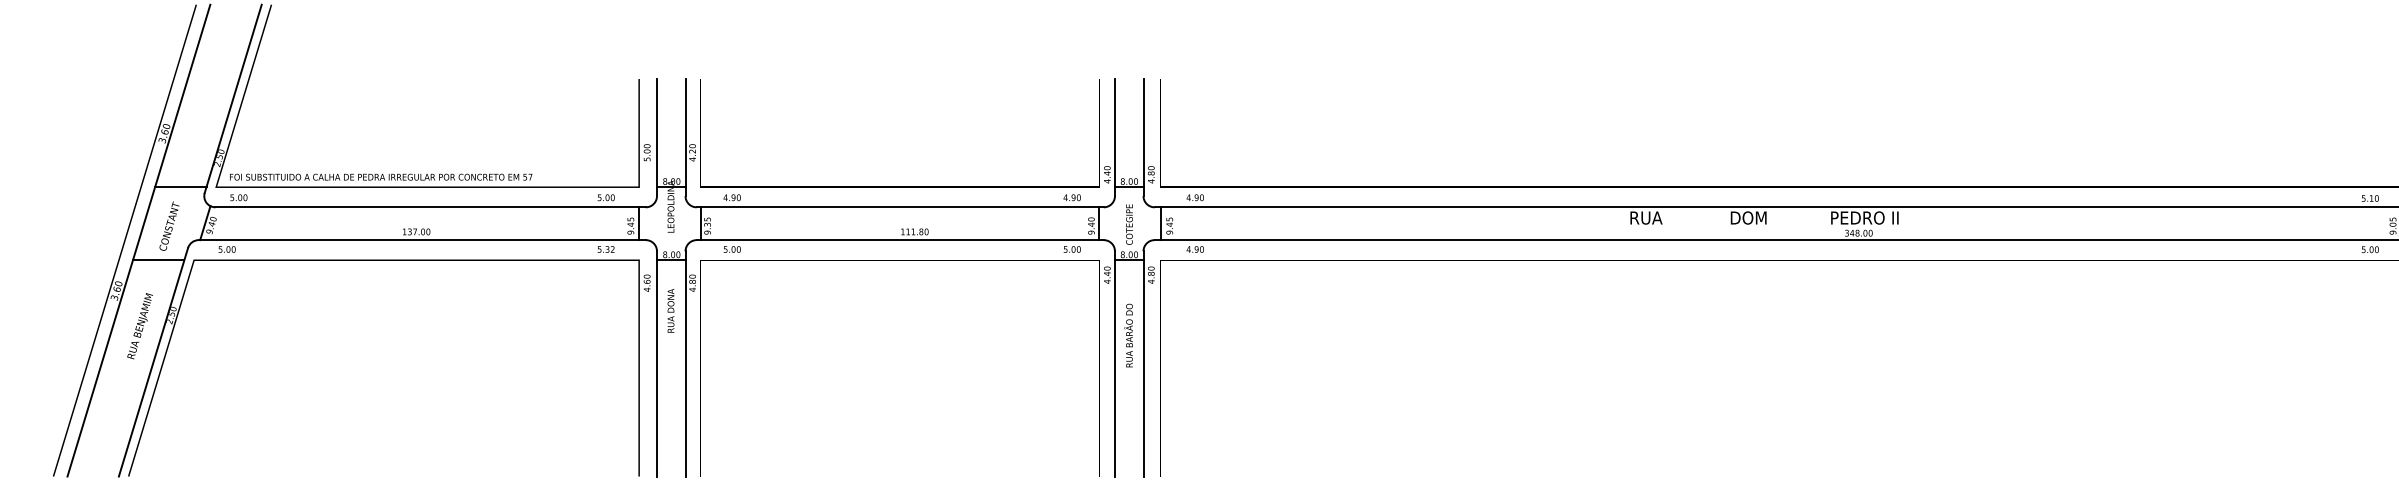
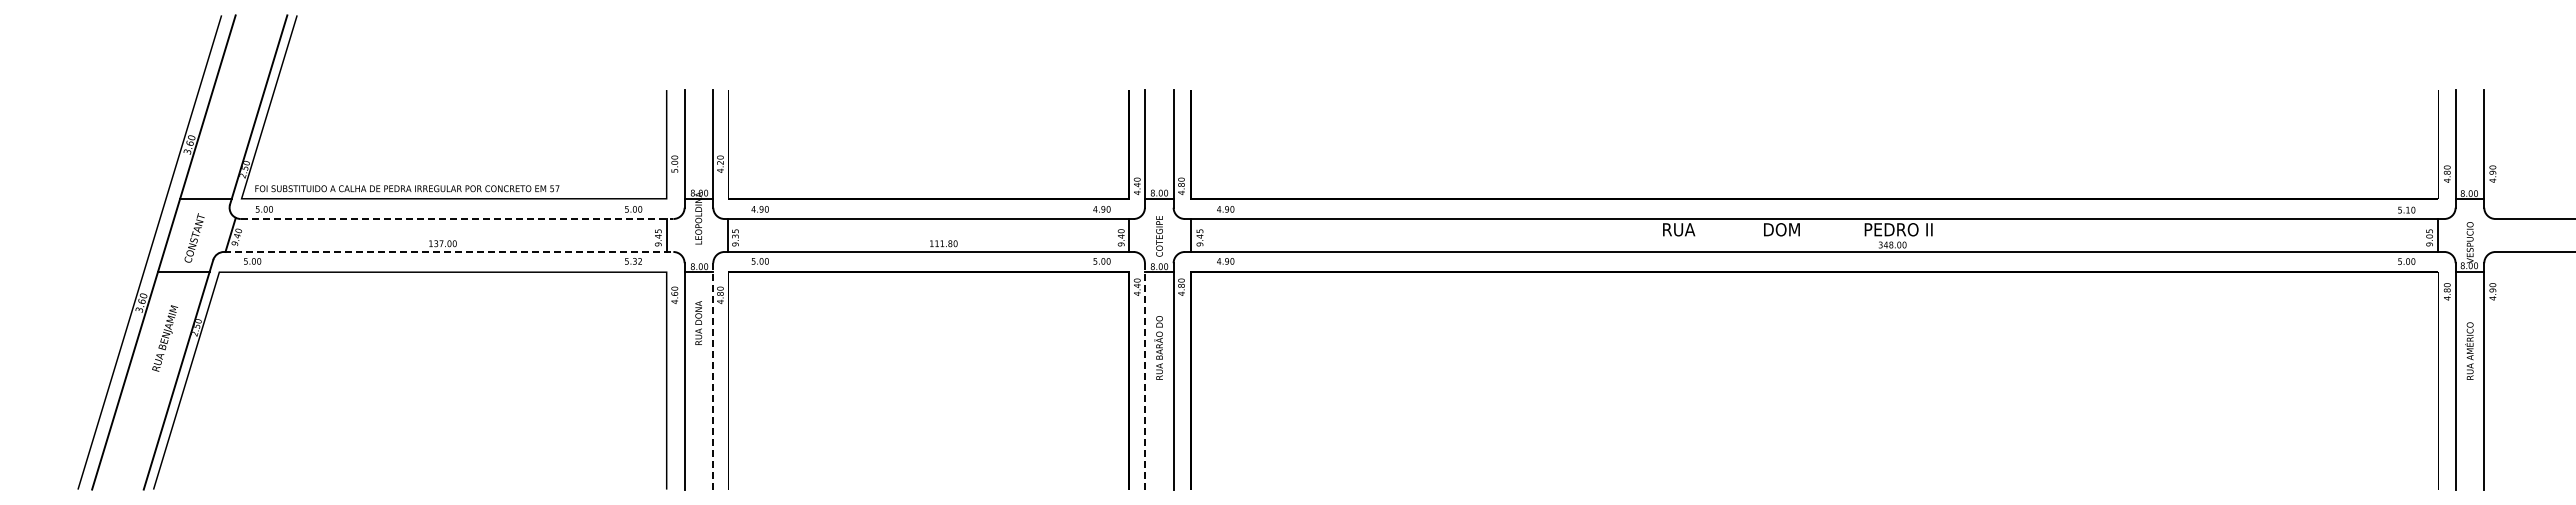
line: (431, 207) -> (457, 219), solid -> dashed
line: (422, 239) -> (448, 251), solid -> dashed
line: (685, 363) -> (713, 375), solid -> dashed
line: (1114, 363) -> (1144, 375), solid -> dashed

